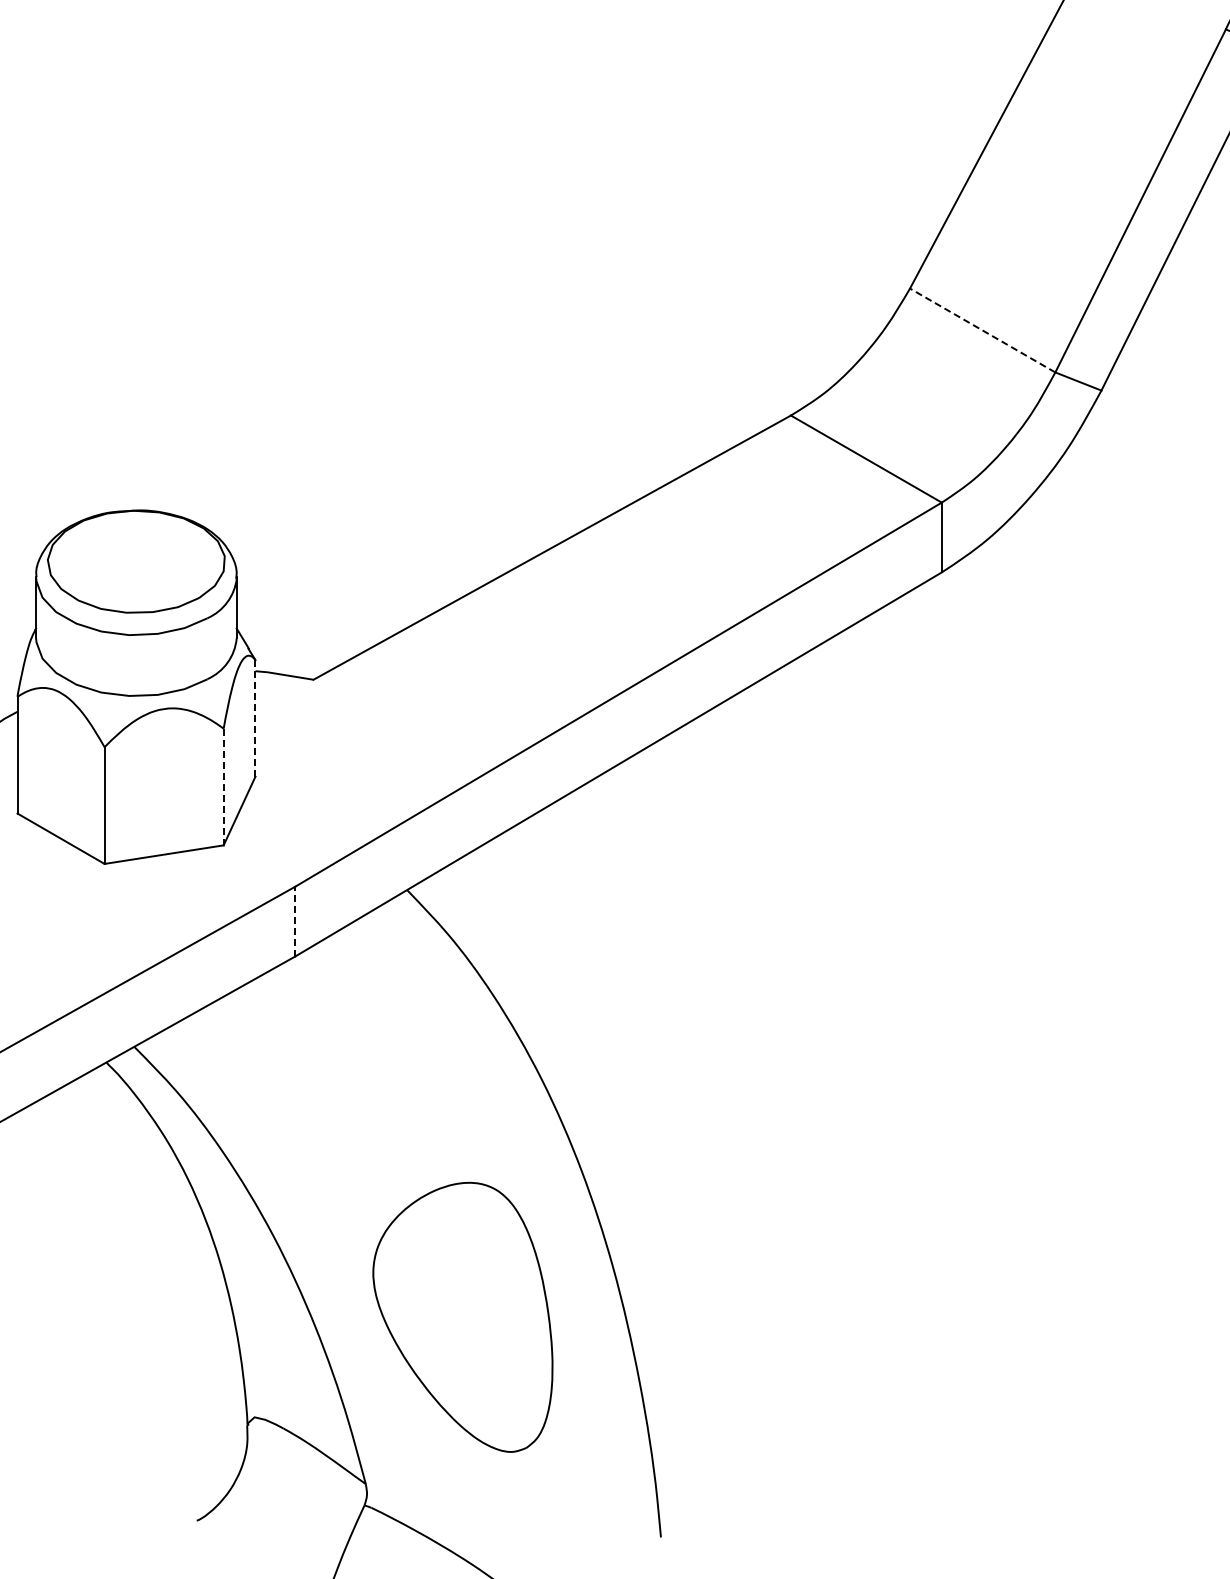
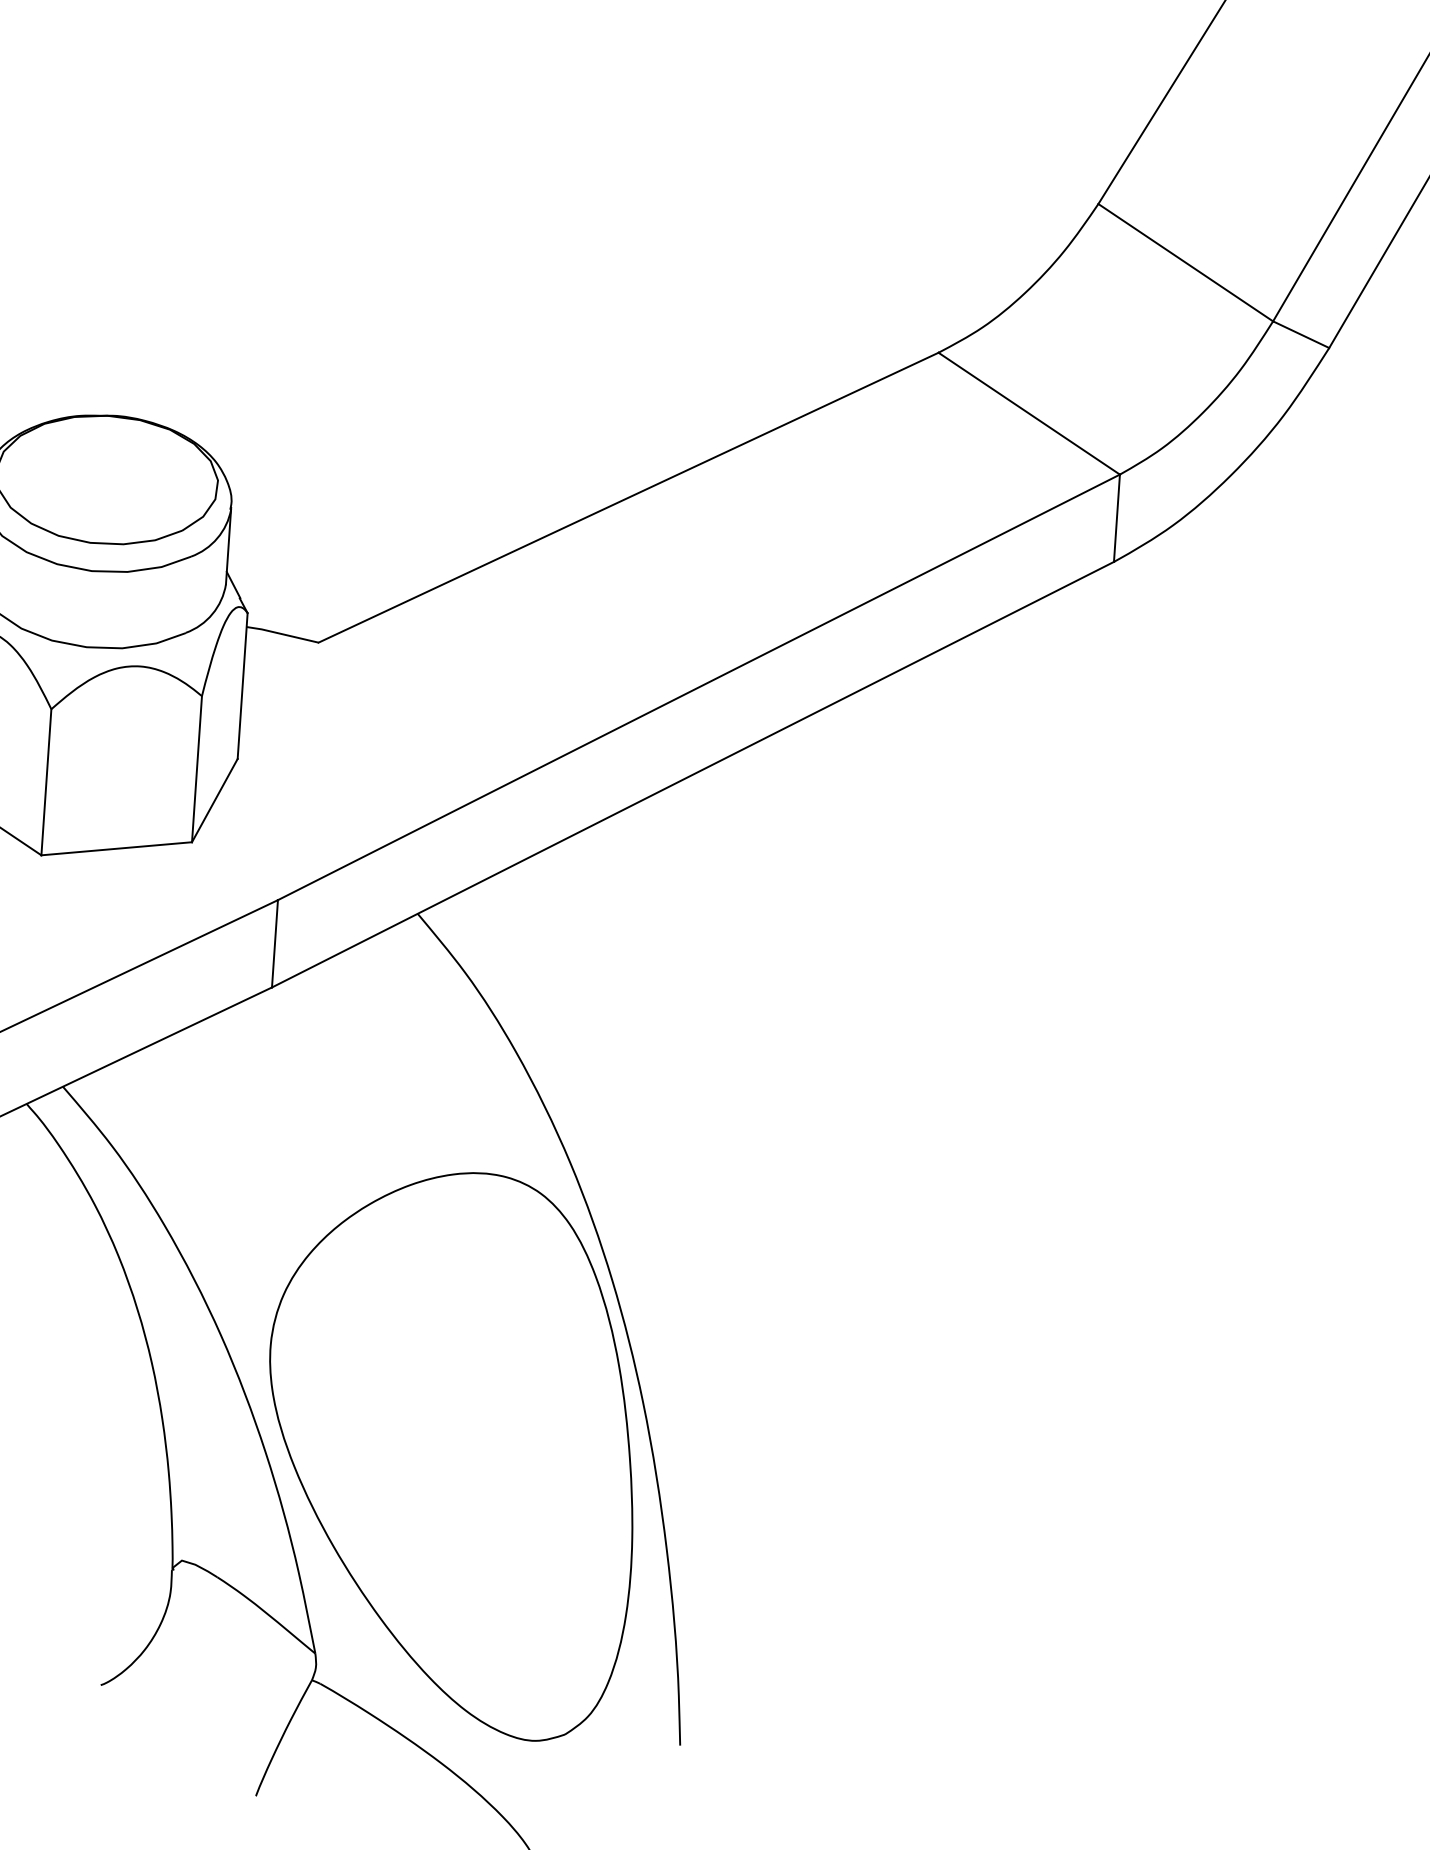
line: (982, 330) -> (1185, 262), dashed -> solid
line: (255, 718) -> (242, 686), dashed -> solid
line: (223, 787) -> (196, 769), dashed -> solid
line: (295, 921) -> (275, 943), dashed -> solid
part: (462, 1317) -> (450, 1453), size x1.67

